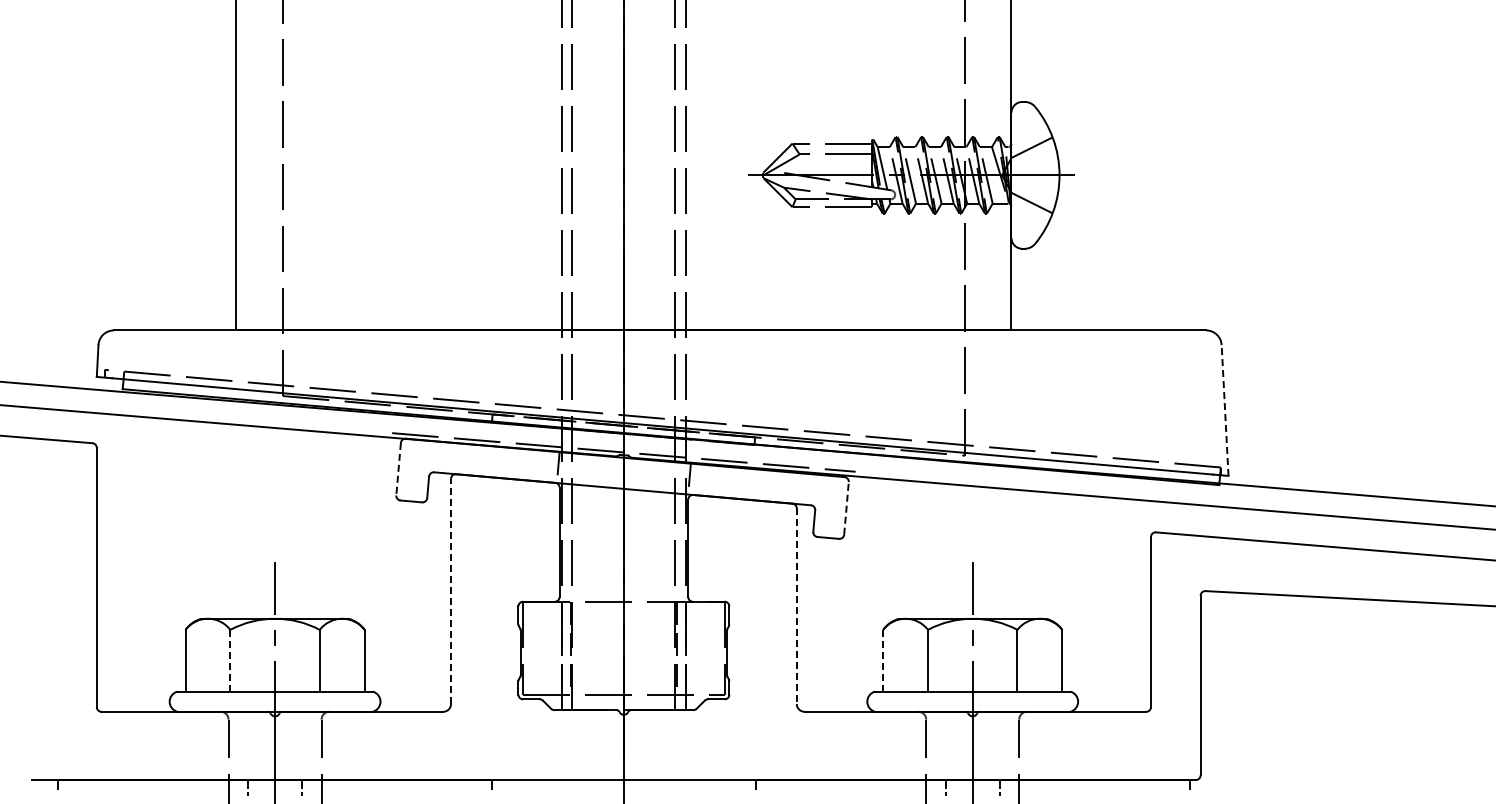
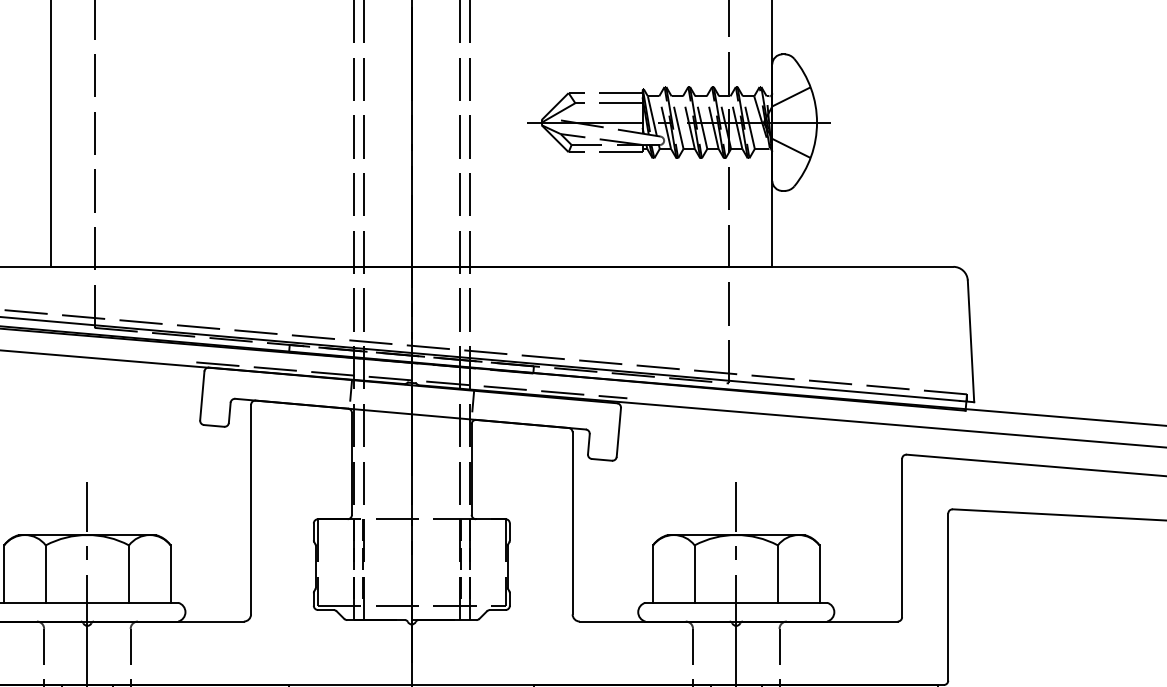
line: (1225, 410) -> (971, 341), dashed -> solid
line: (398, 469) -> (202, 396), dashed -> solid
line: (846, 507) -> (618, 431), dashed -> solid
line: (451, 591) -> (251, 509), dashed -> solid
line: (796, 606) -> (572, 523), dashed -> solid
line: (230, 660) -> (45, 573), dashed -> solid
line: (883, 660) -> (653, 573), dashed -> solid

